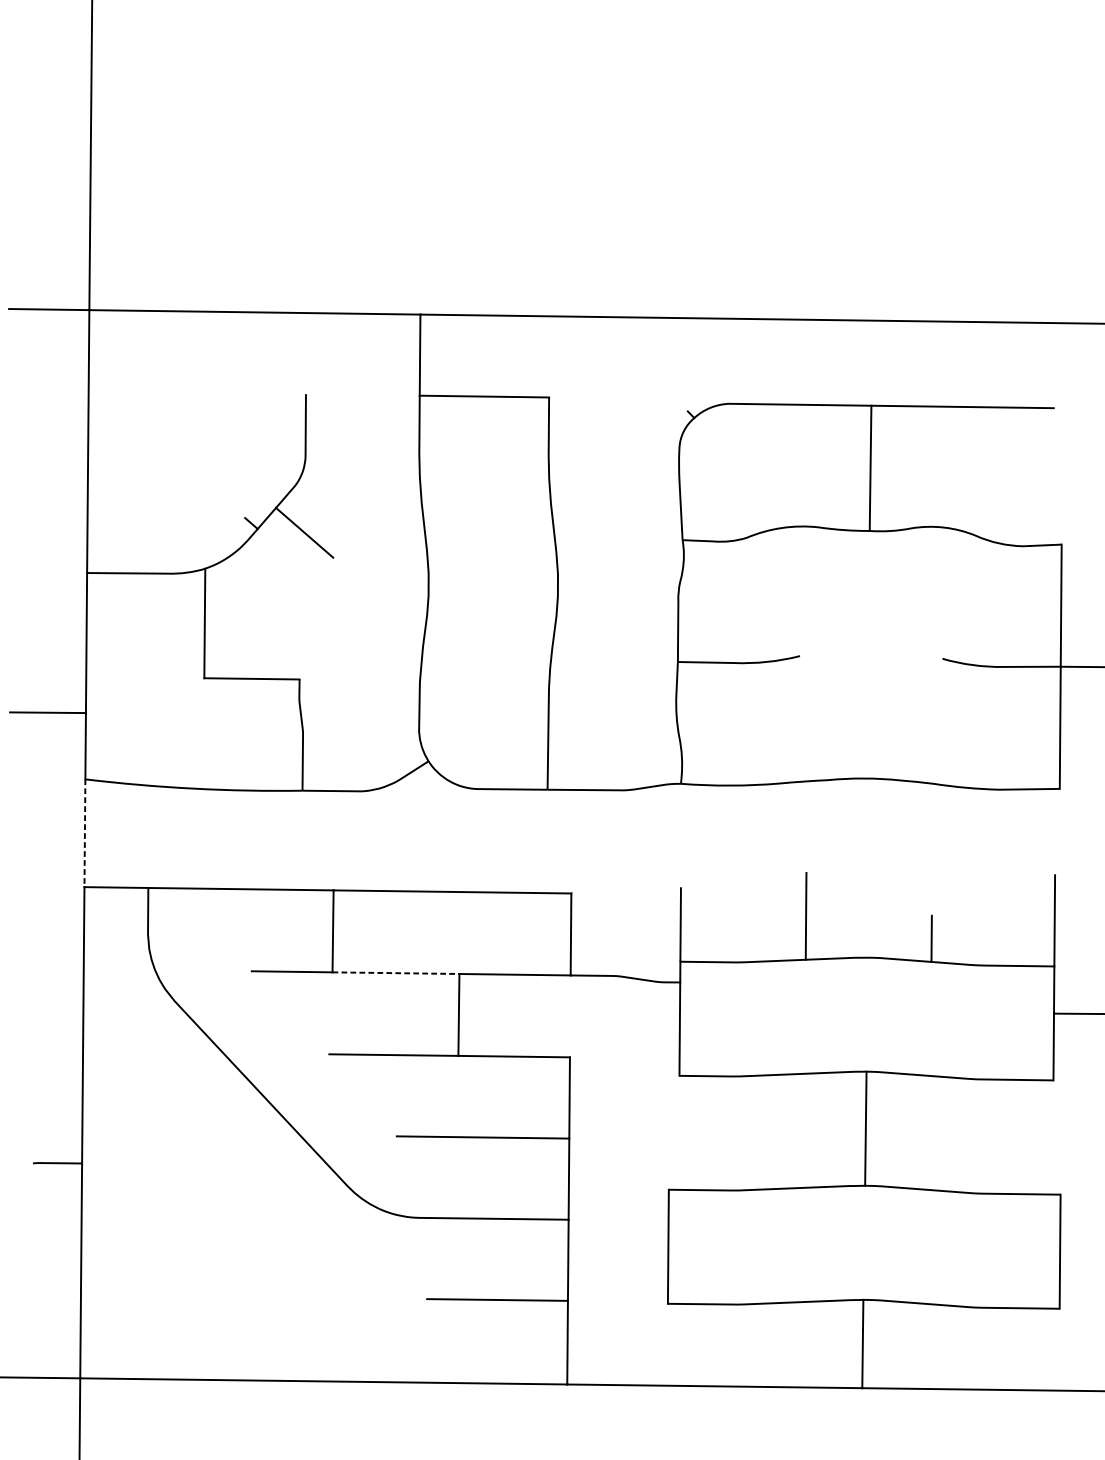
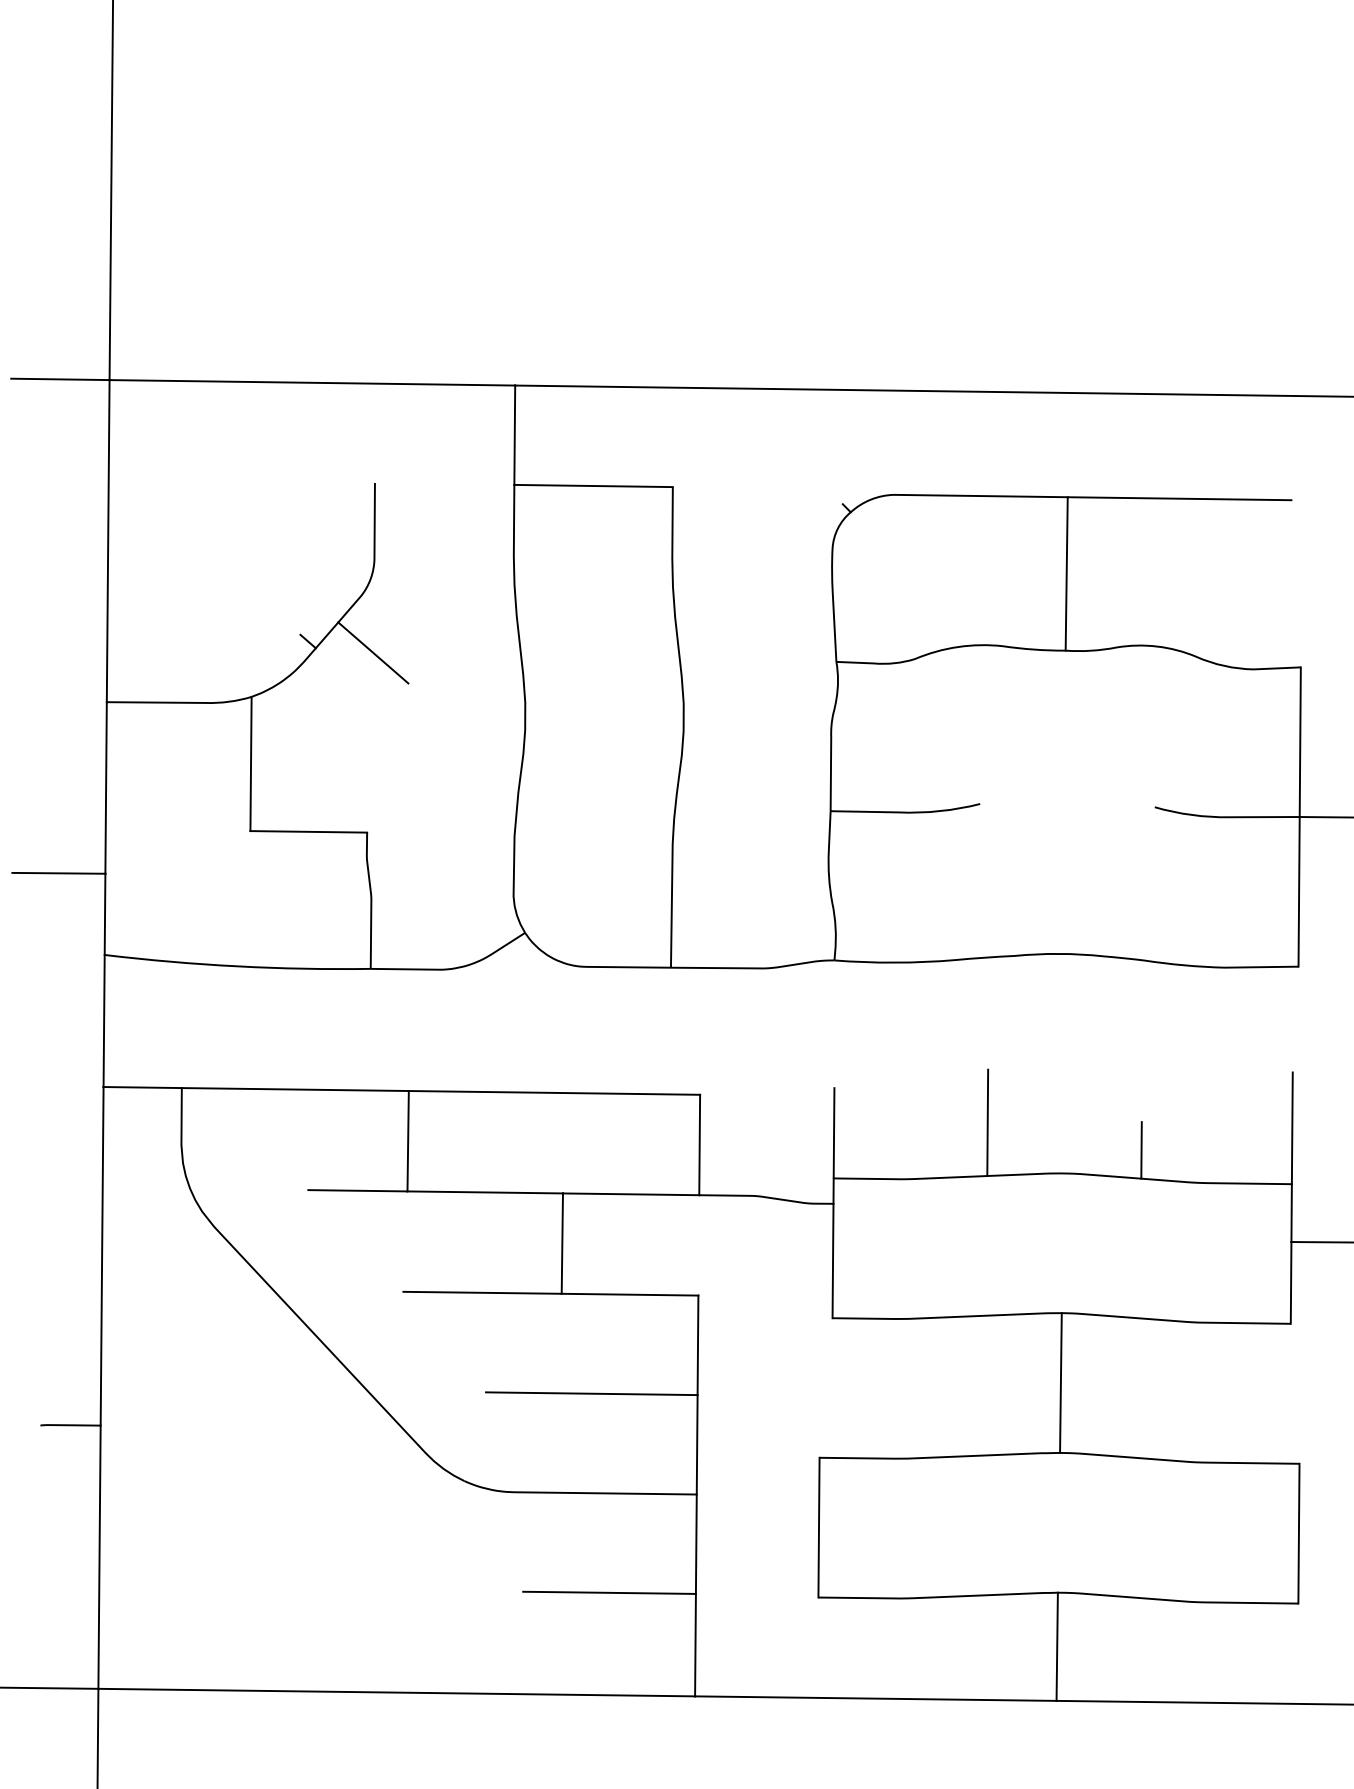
line: (85, 833) -> (104, 1021), dashed -> solid
line: (396, 973) -> (485, 1192), dashed -> solid

